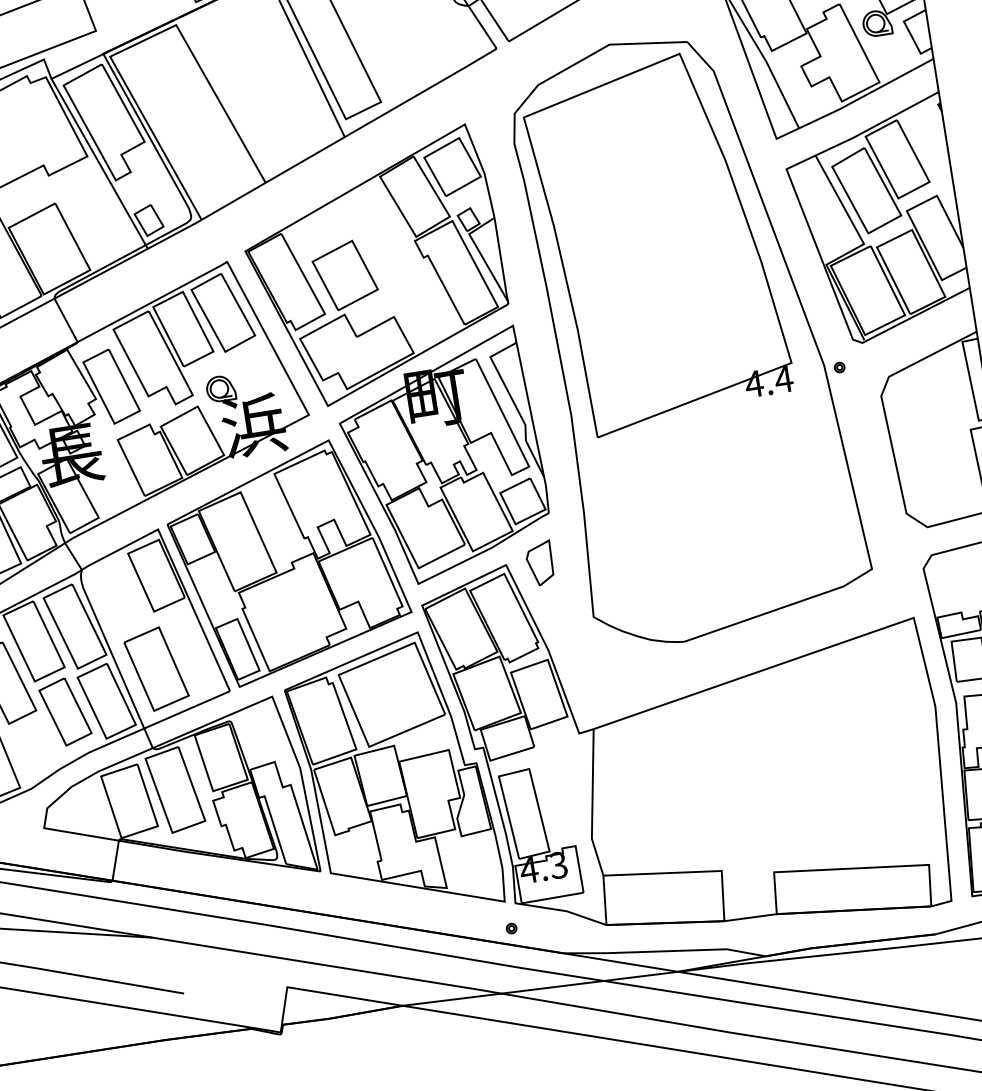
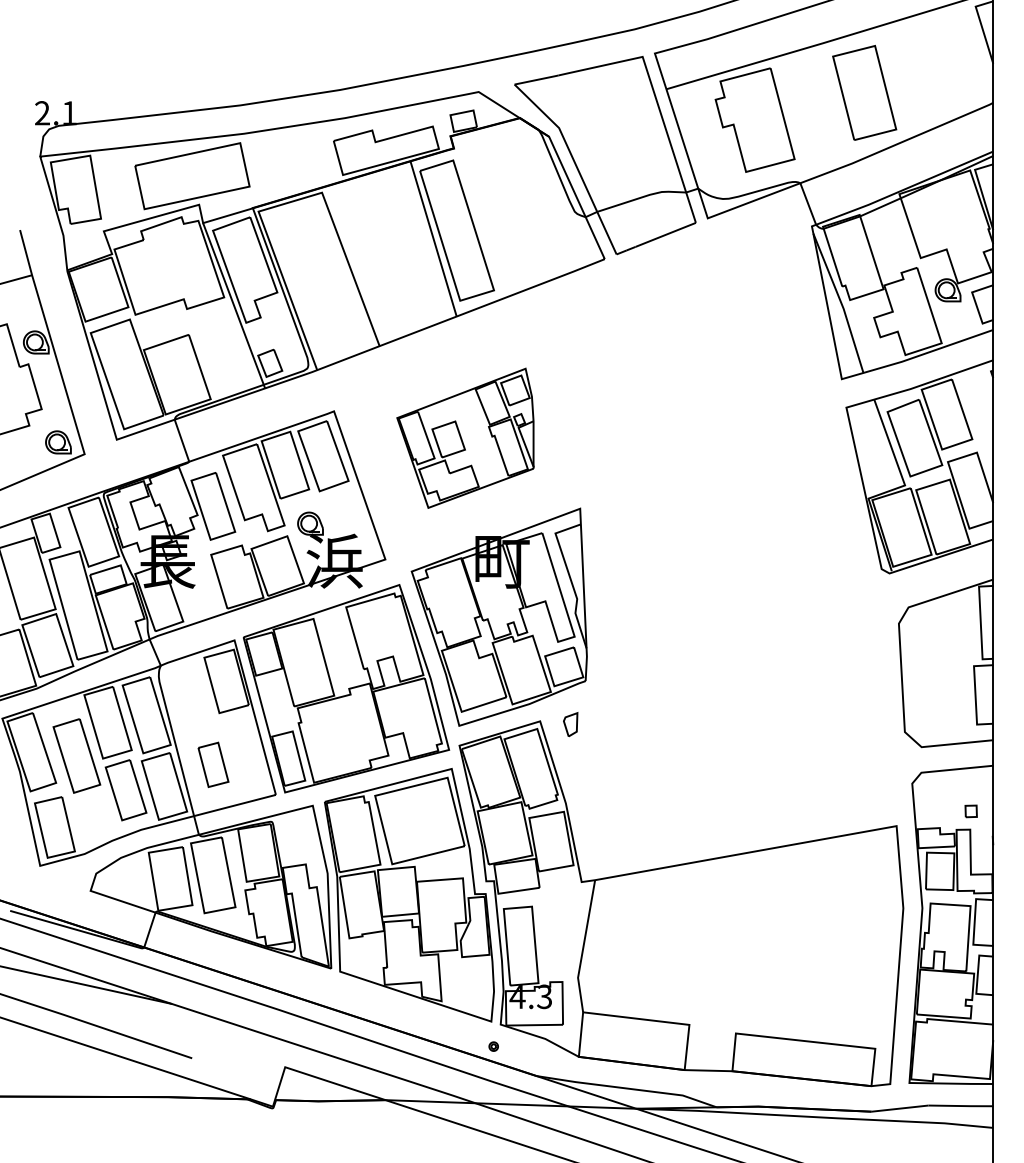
part: (375, 268) -> (465, 438), size x0.6
part: (691, 335) -> (738, 542), removed
part: (539, 563) -> (570, 724), size x0.6
part: (156, 668) -> (213, 764), size x0.6

